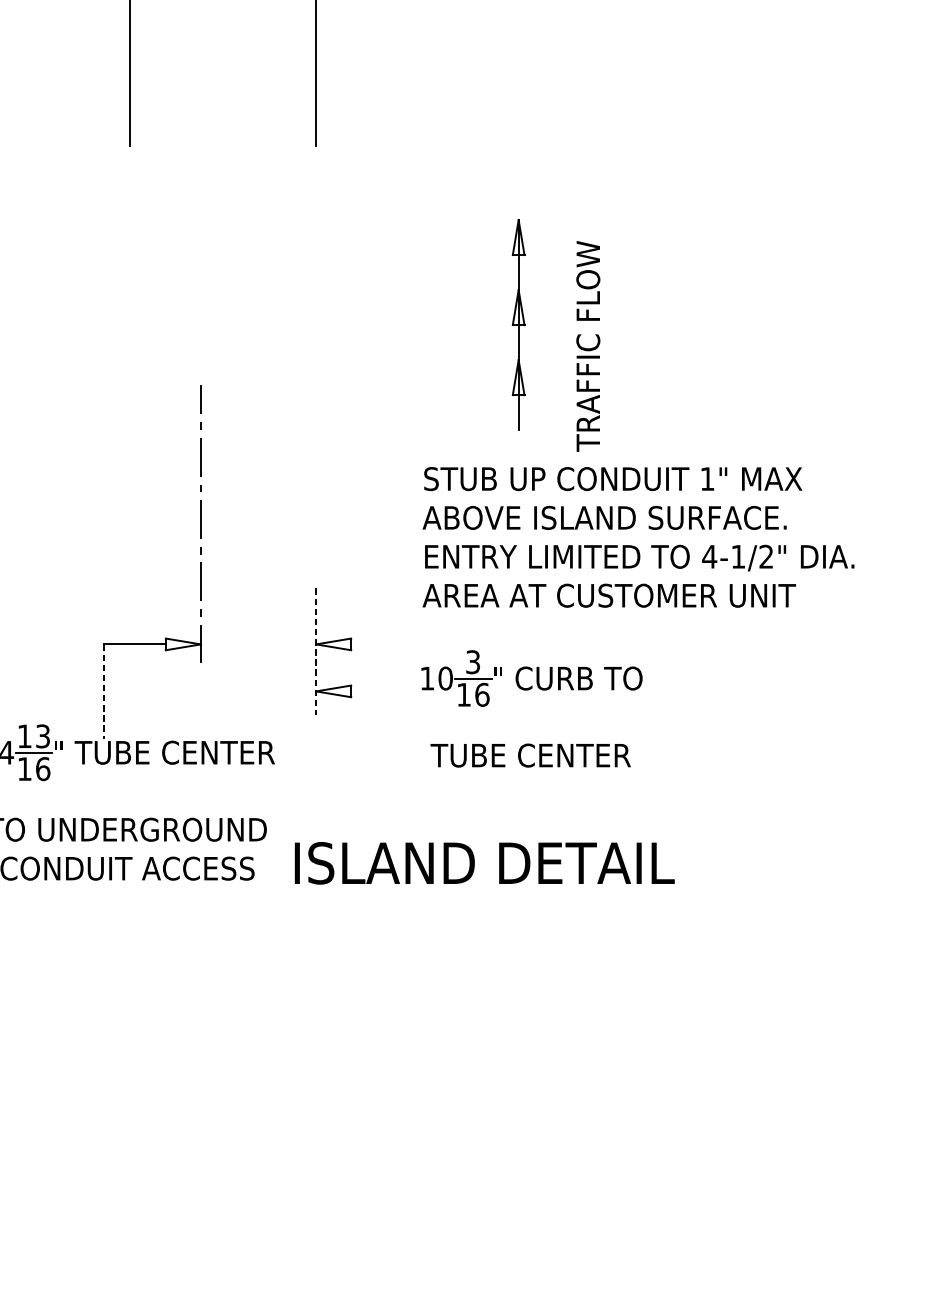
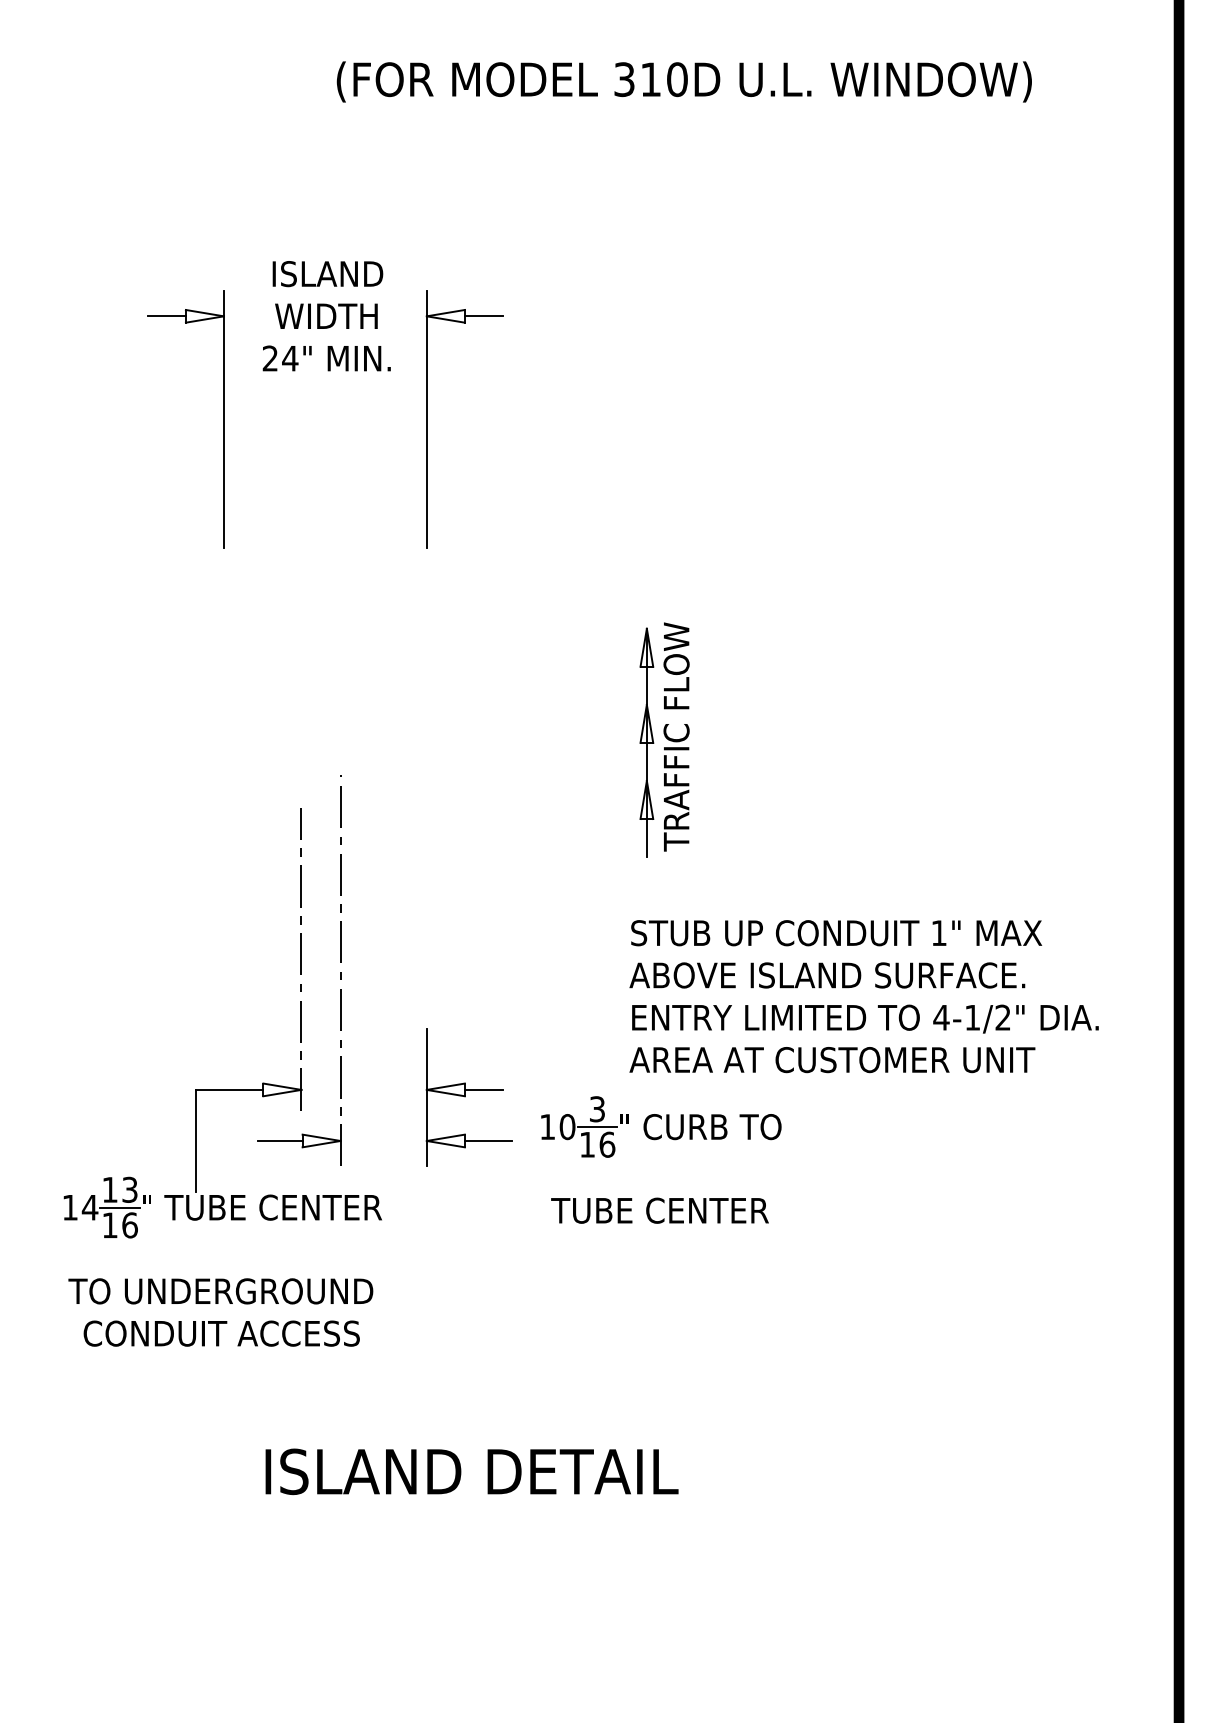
text: (588, 345) -> (676, 736), moved
part: (236, 536) -> (340, 972), added
text: (637, 537) -> (863, 996), moved
line: (368, 644) -> (483, 1089), added
line: (315, 651) -> (426, 1097), dashed -> solid
line: (372, 690) -> (488, 1140), added
line: (103, 691) -> (195, 1141), dashed -> solid
text: (484, 863) -> (471, 1471), moved

